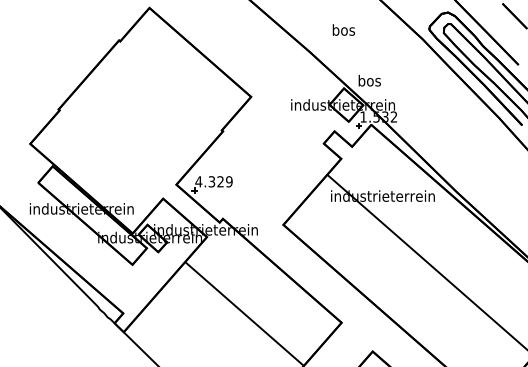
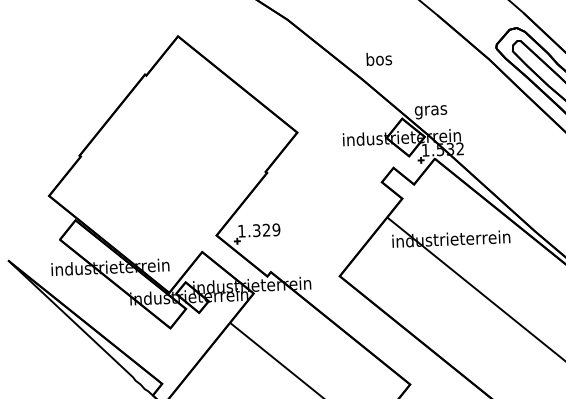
text: (343, 29) -> (378, 58), moved
text: (369, 81) -> (430, 109), bos -> gras
text: (198, 181) -> (241, 230), 4.329 -> 1.329

